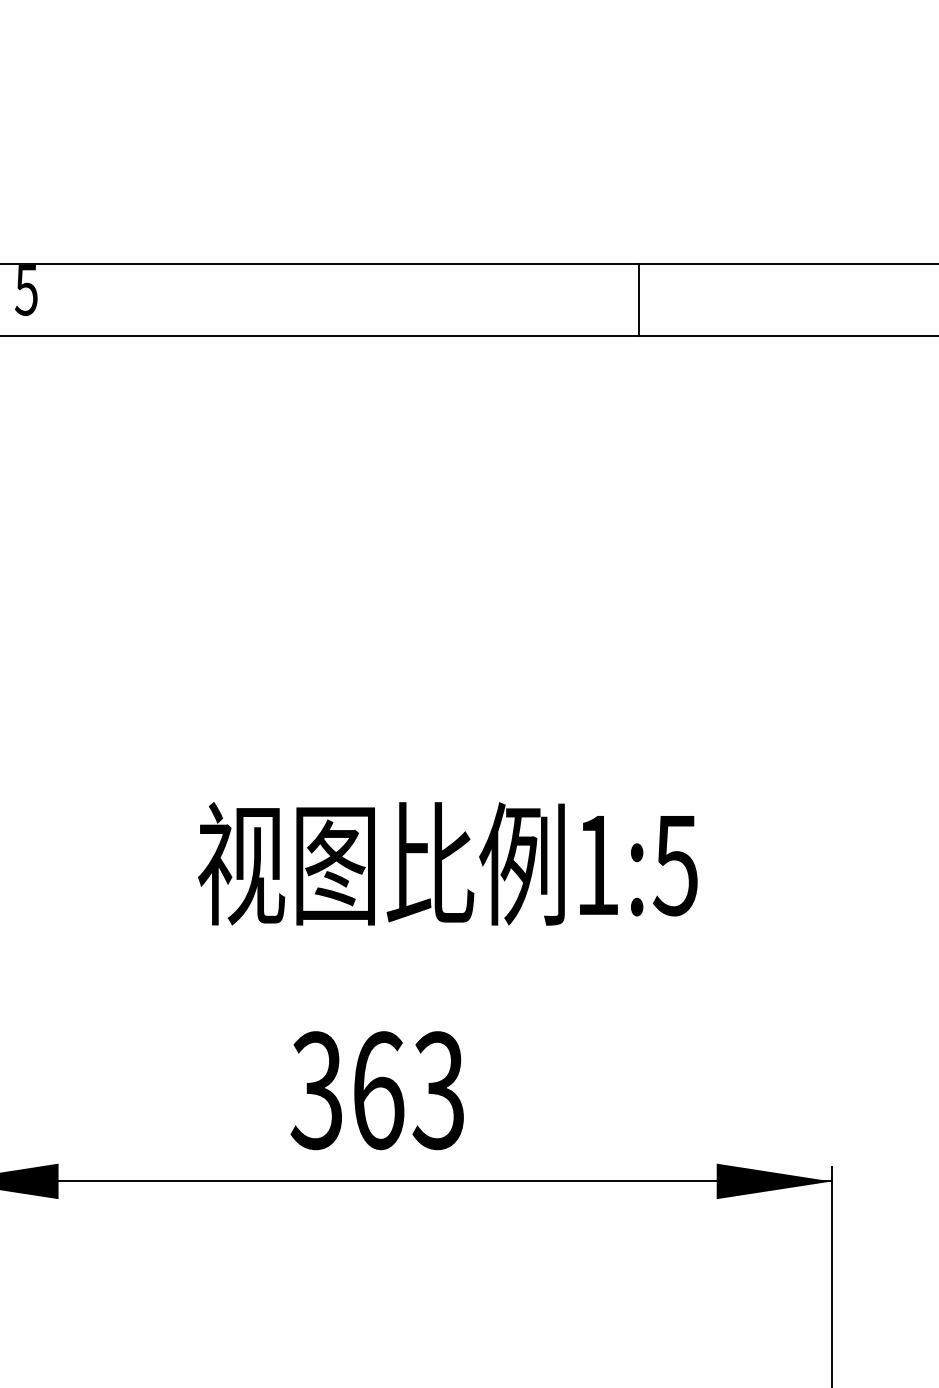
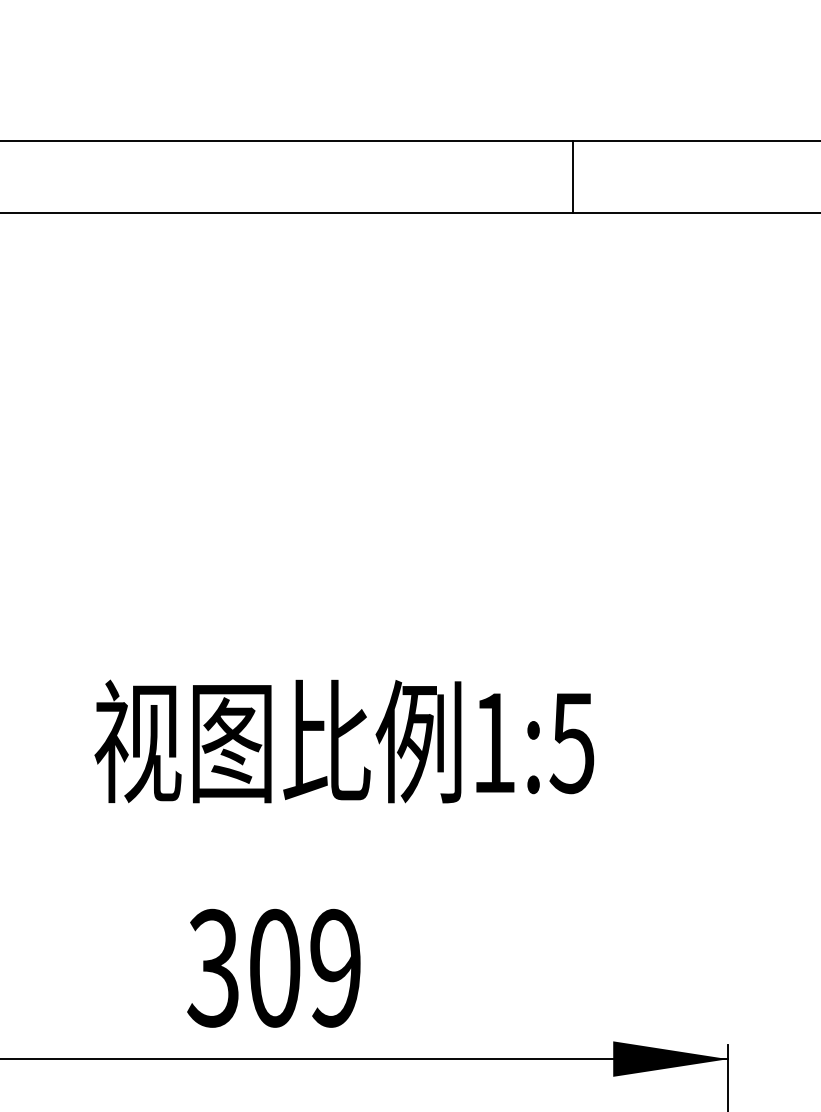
line: (639, 299) -> (572, 177), moved
text: (408, 1090) -> (304, 968), 363 -> 309

